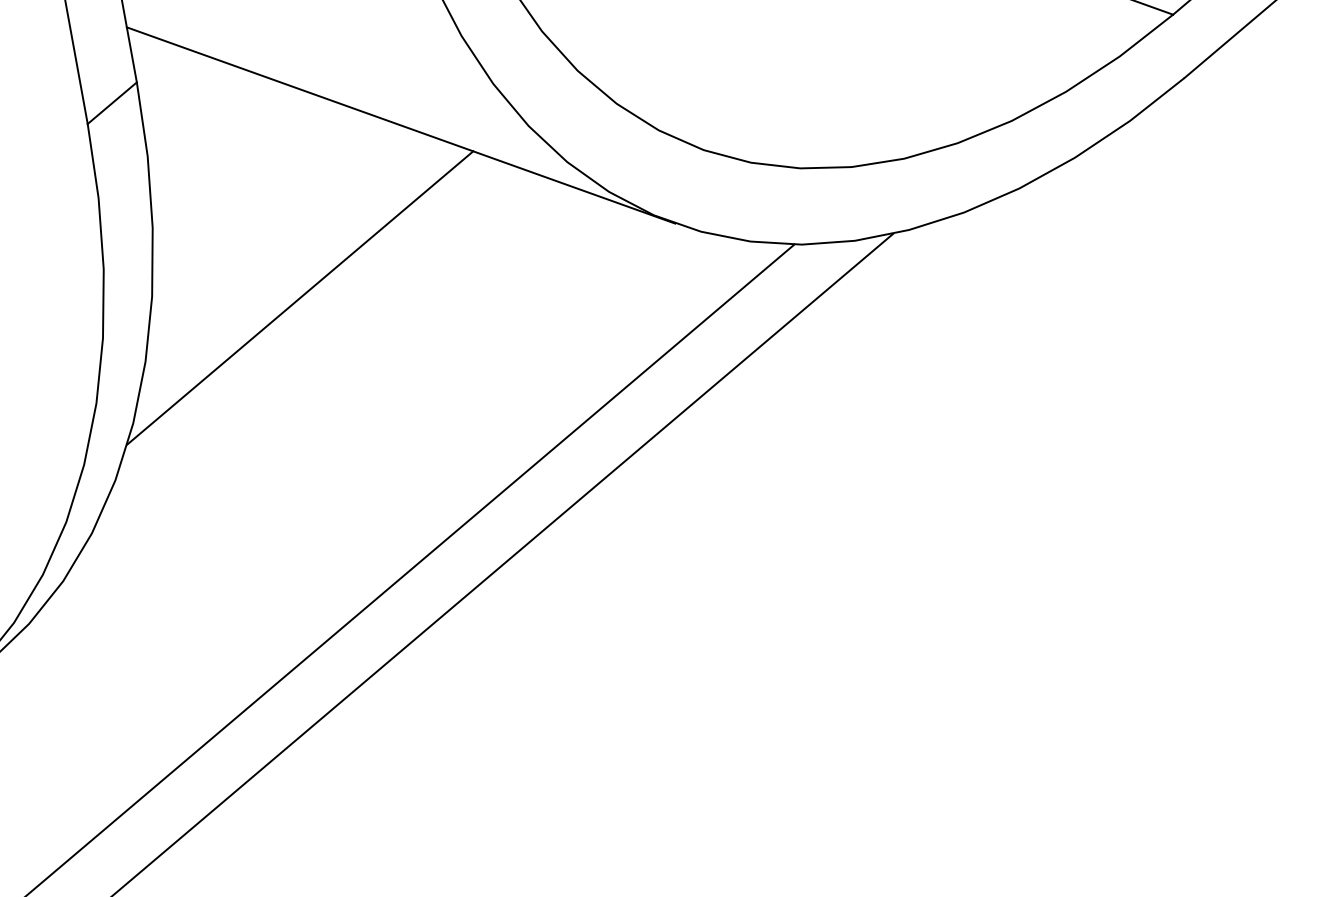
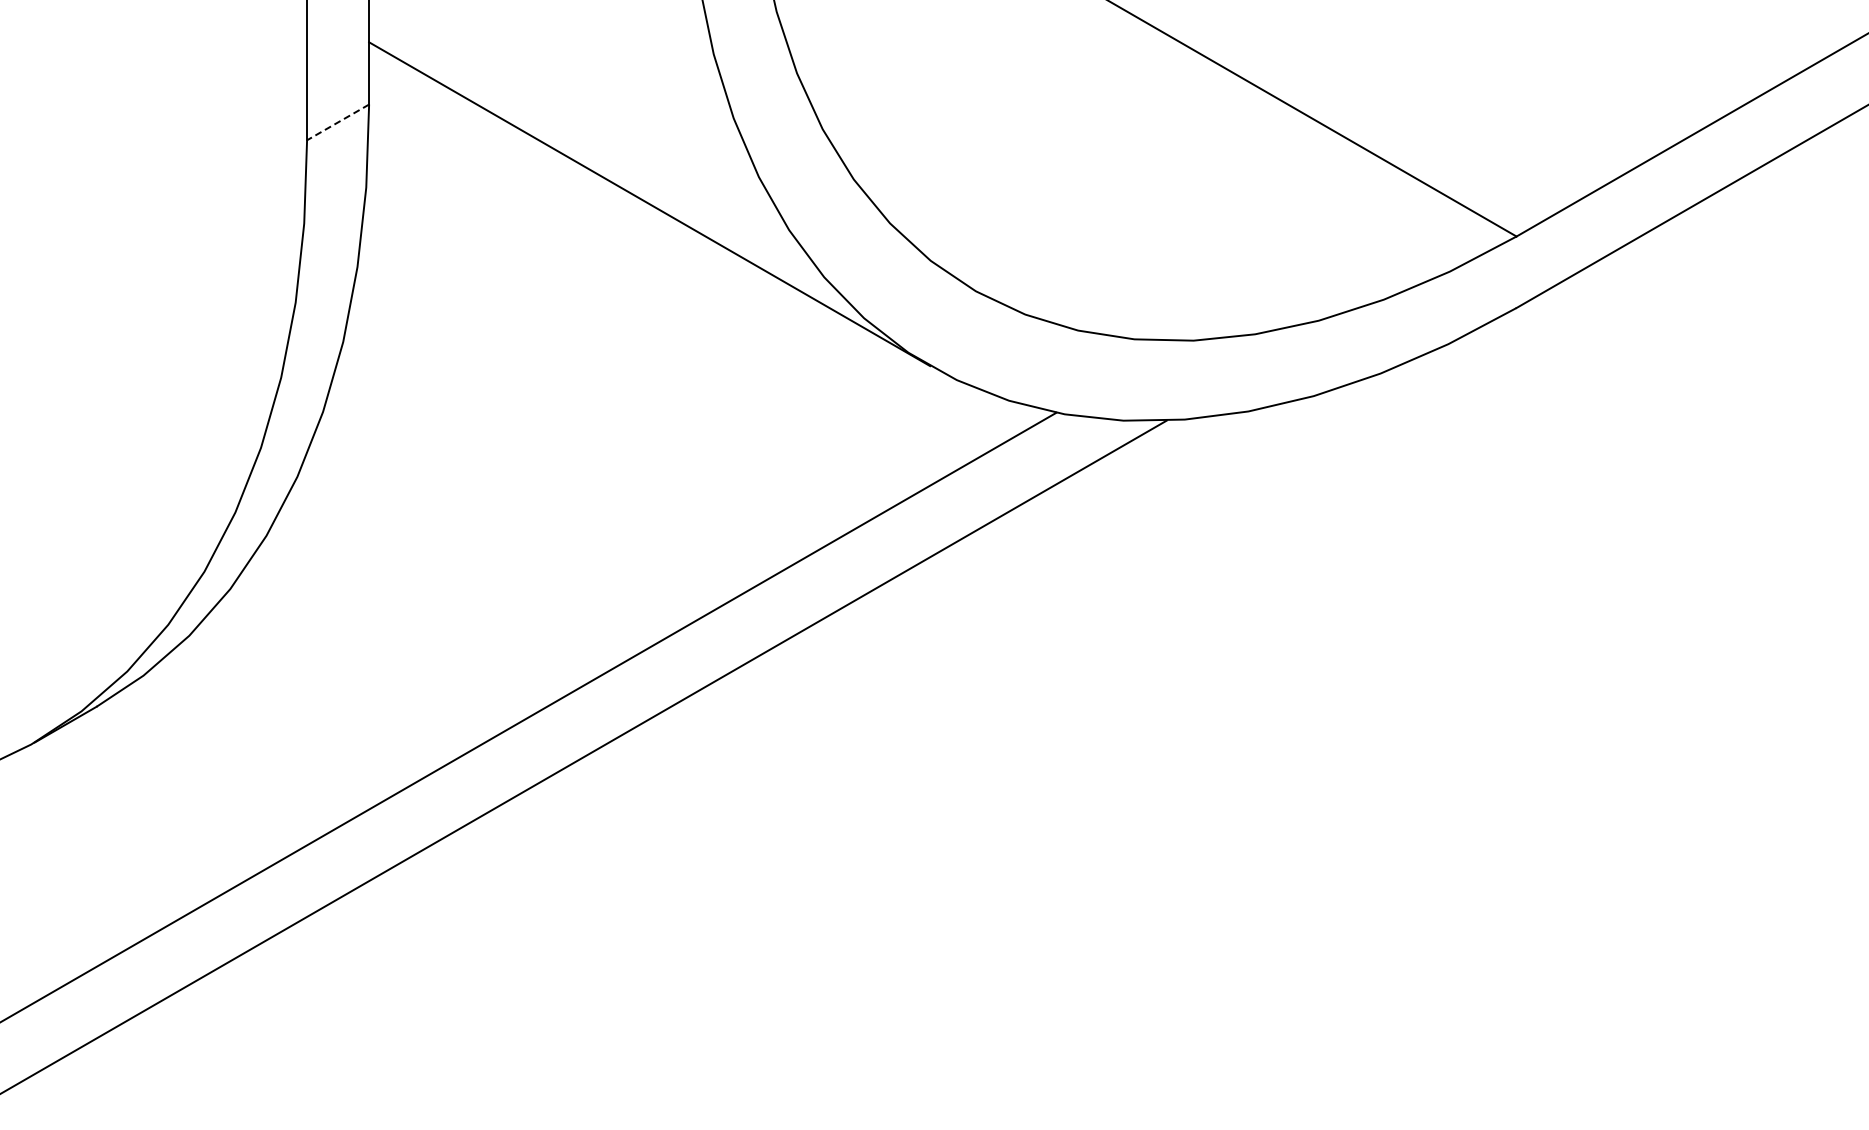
line: (112, 103) -> (338, 122), solid -> dashed
line: (299, 297) -> (504, 372), removed

